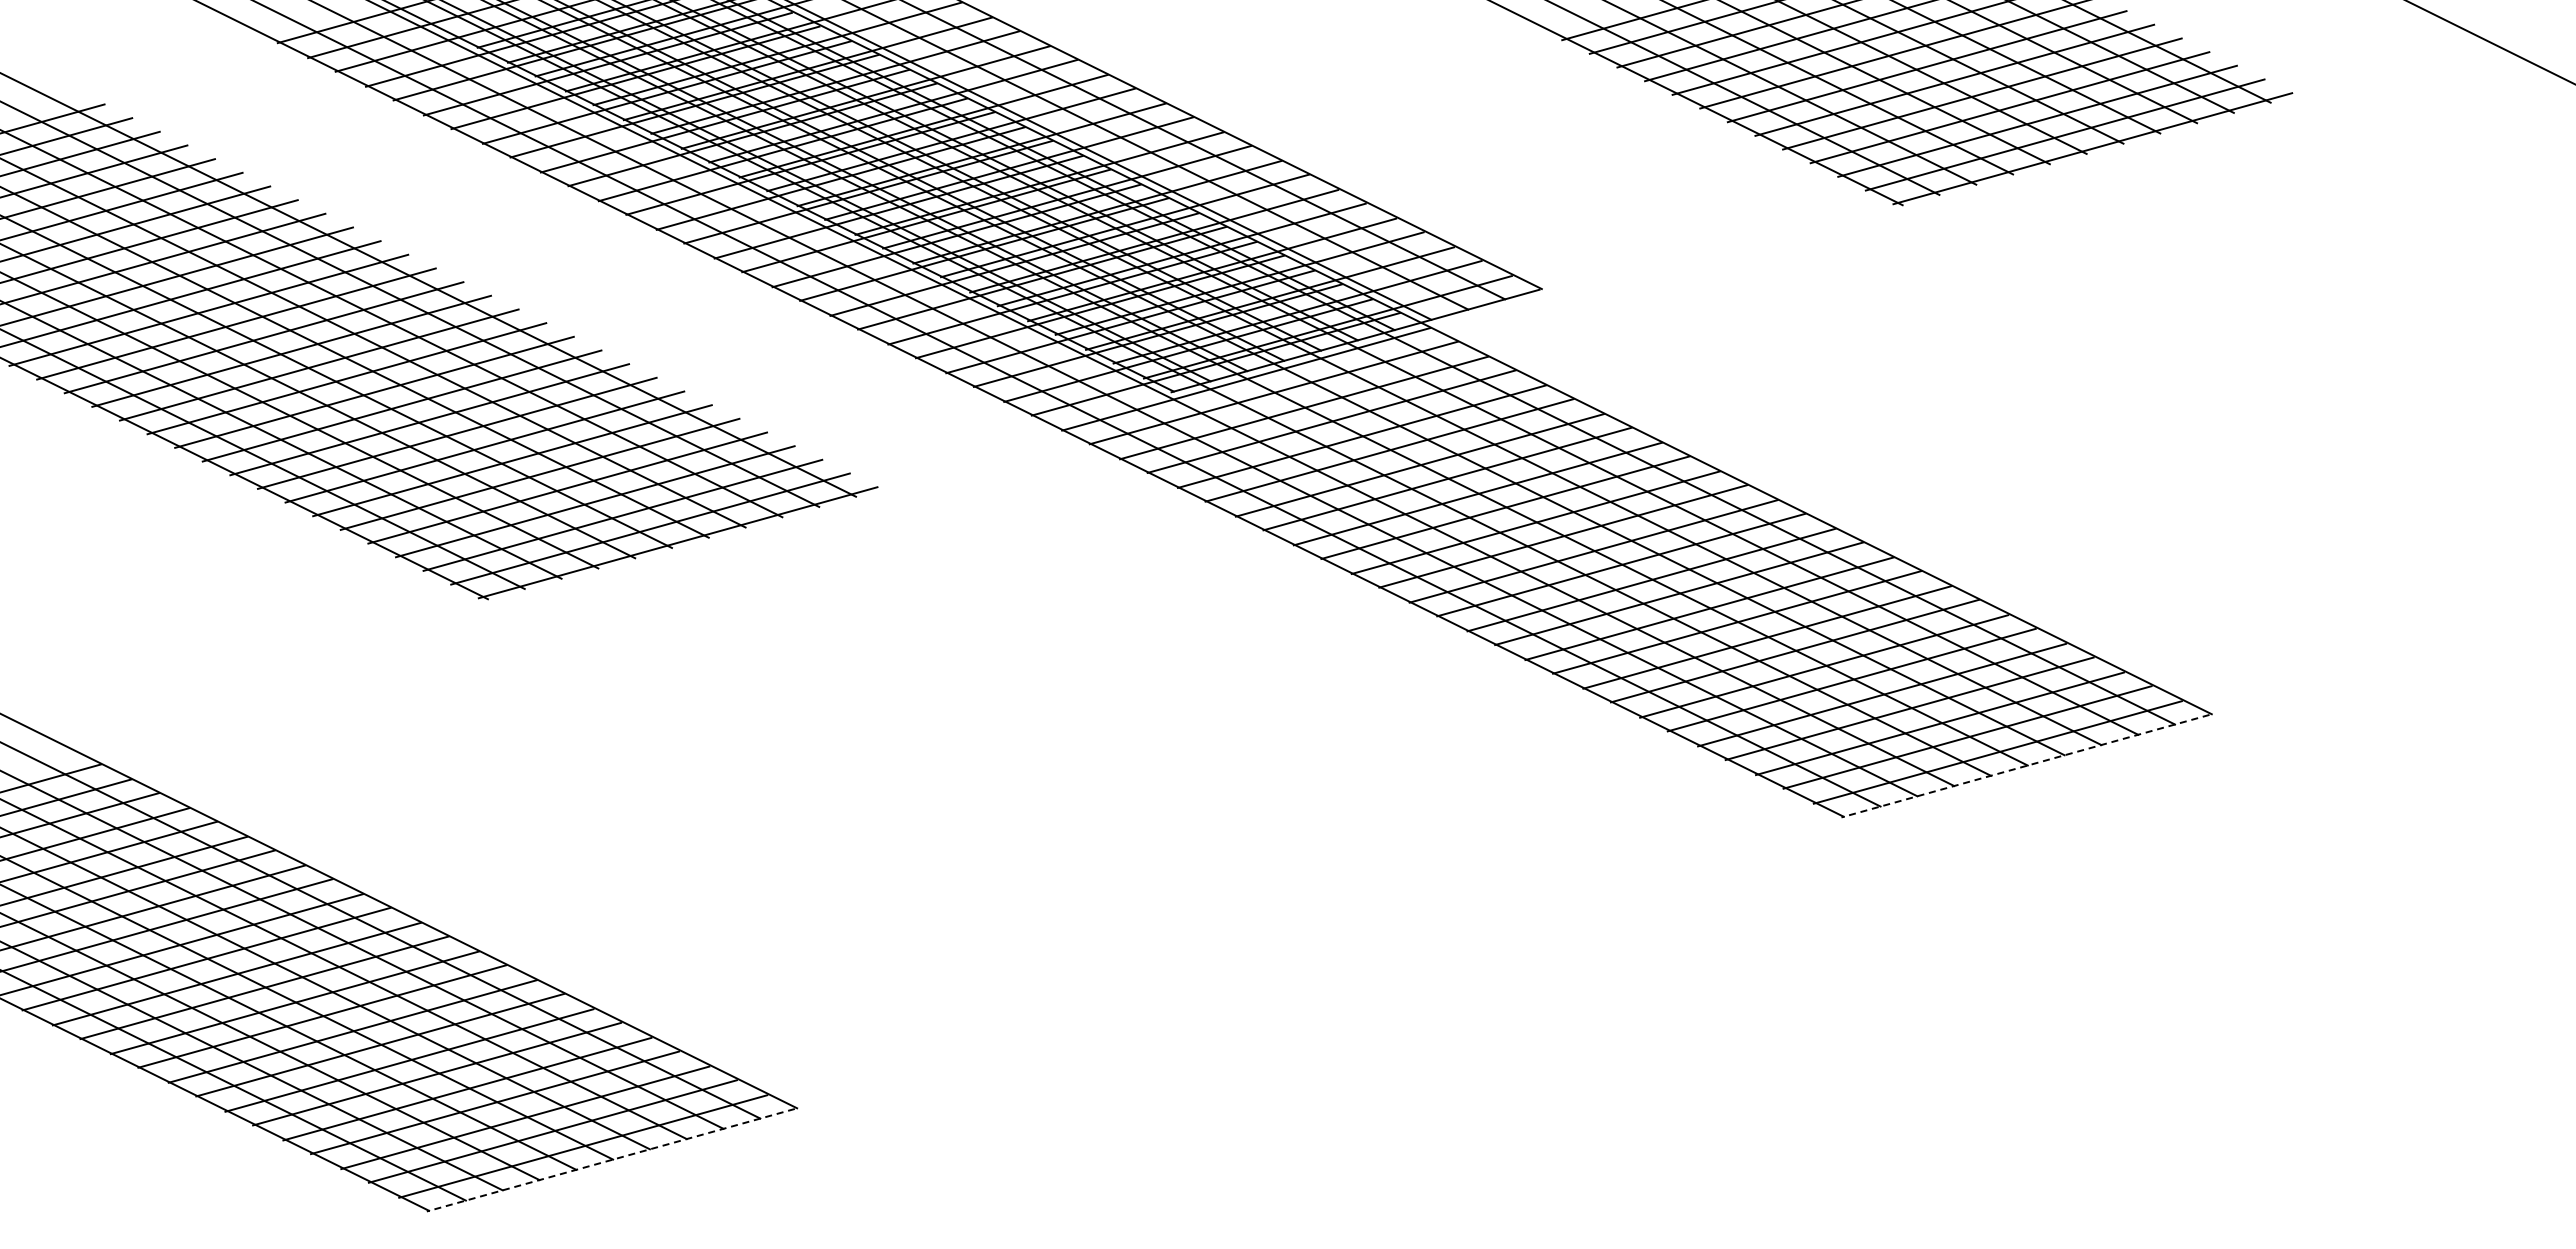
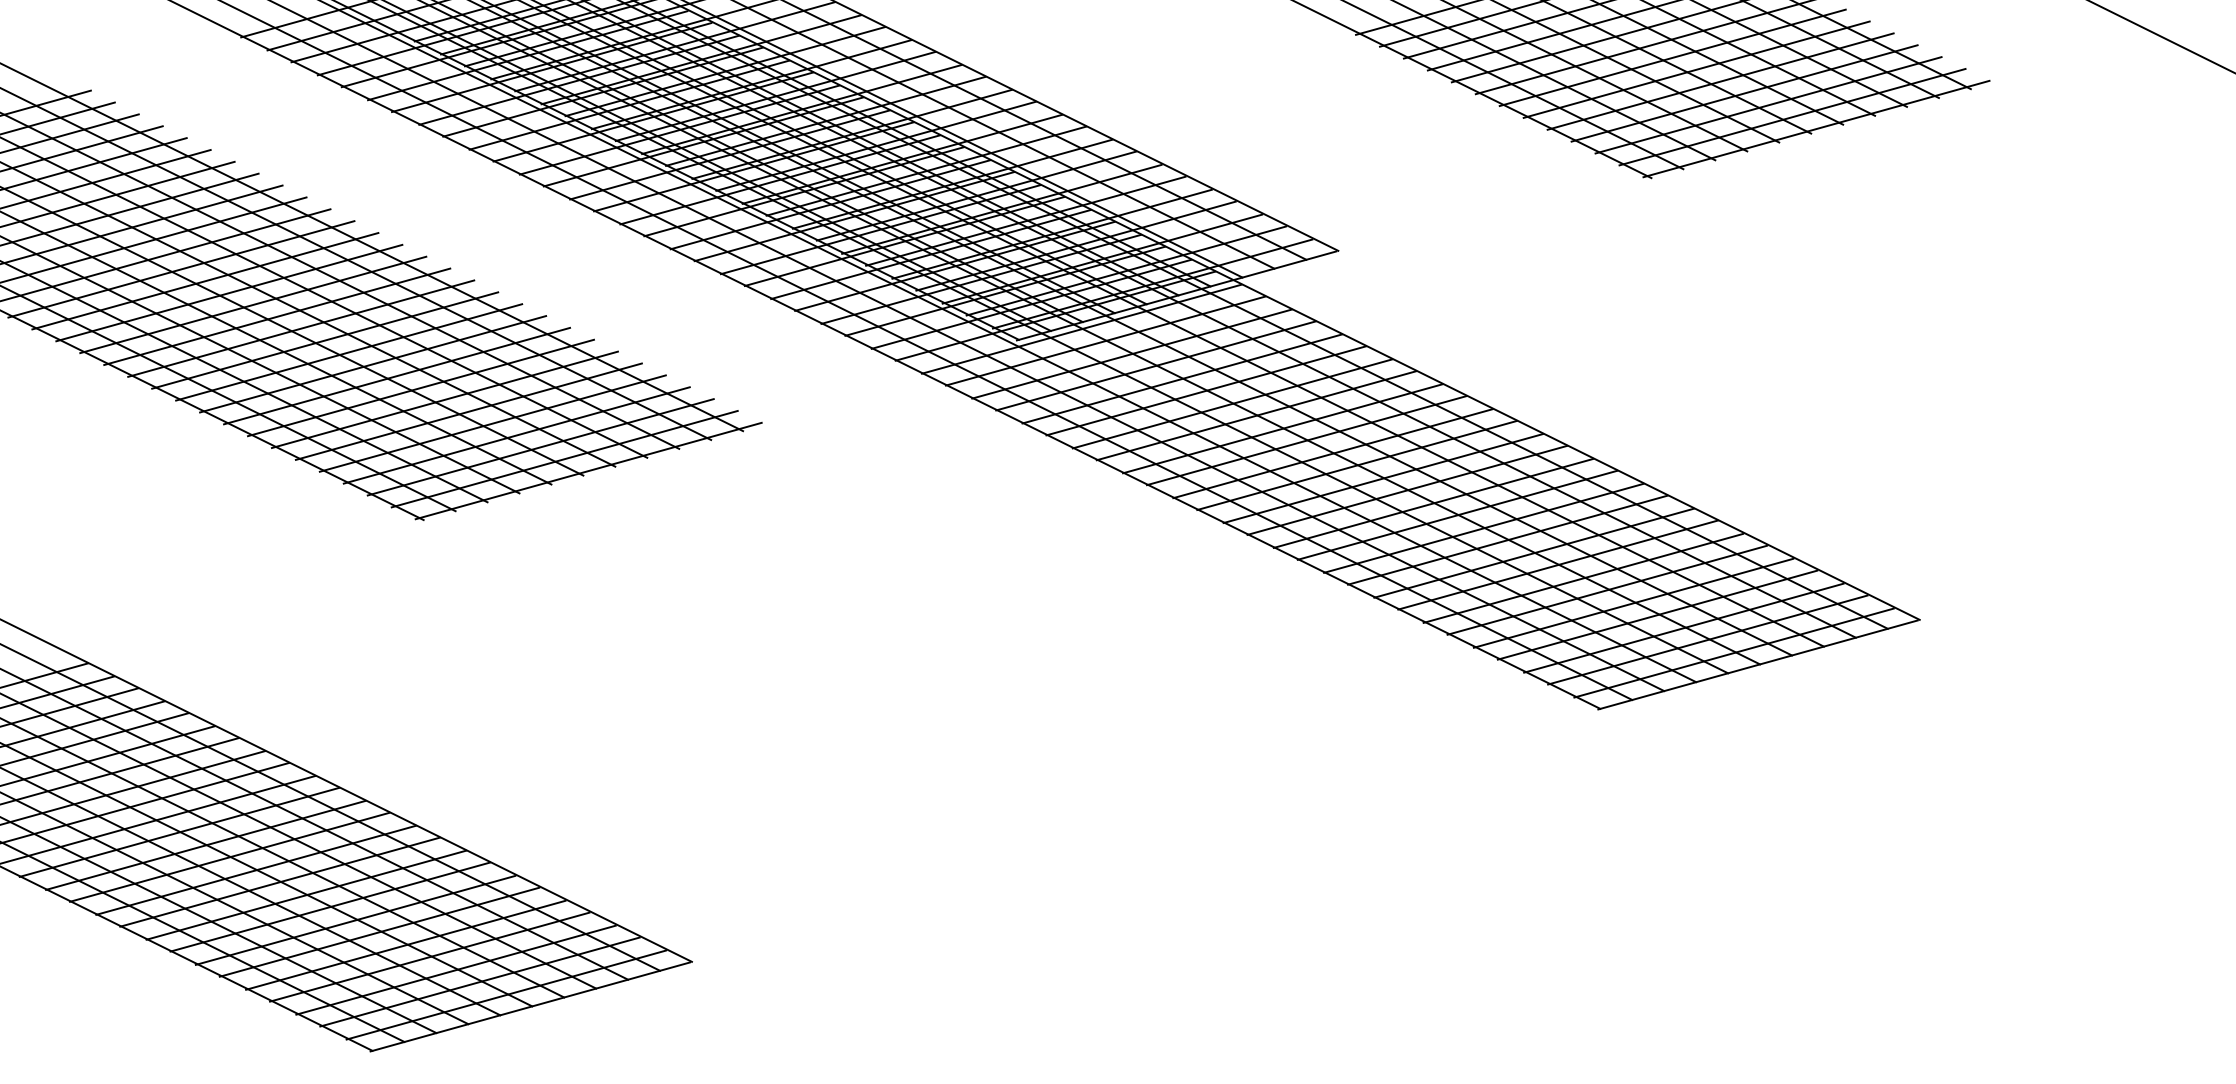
line: (2024, 766) -> (1757, 665), dashed -> solid
line: (610, 1160) -> (529, 1007), dashed -> solid

